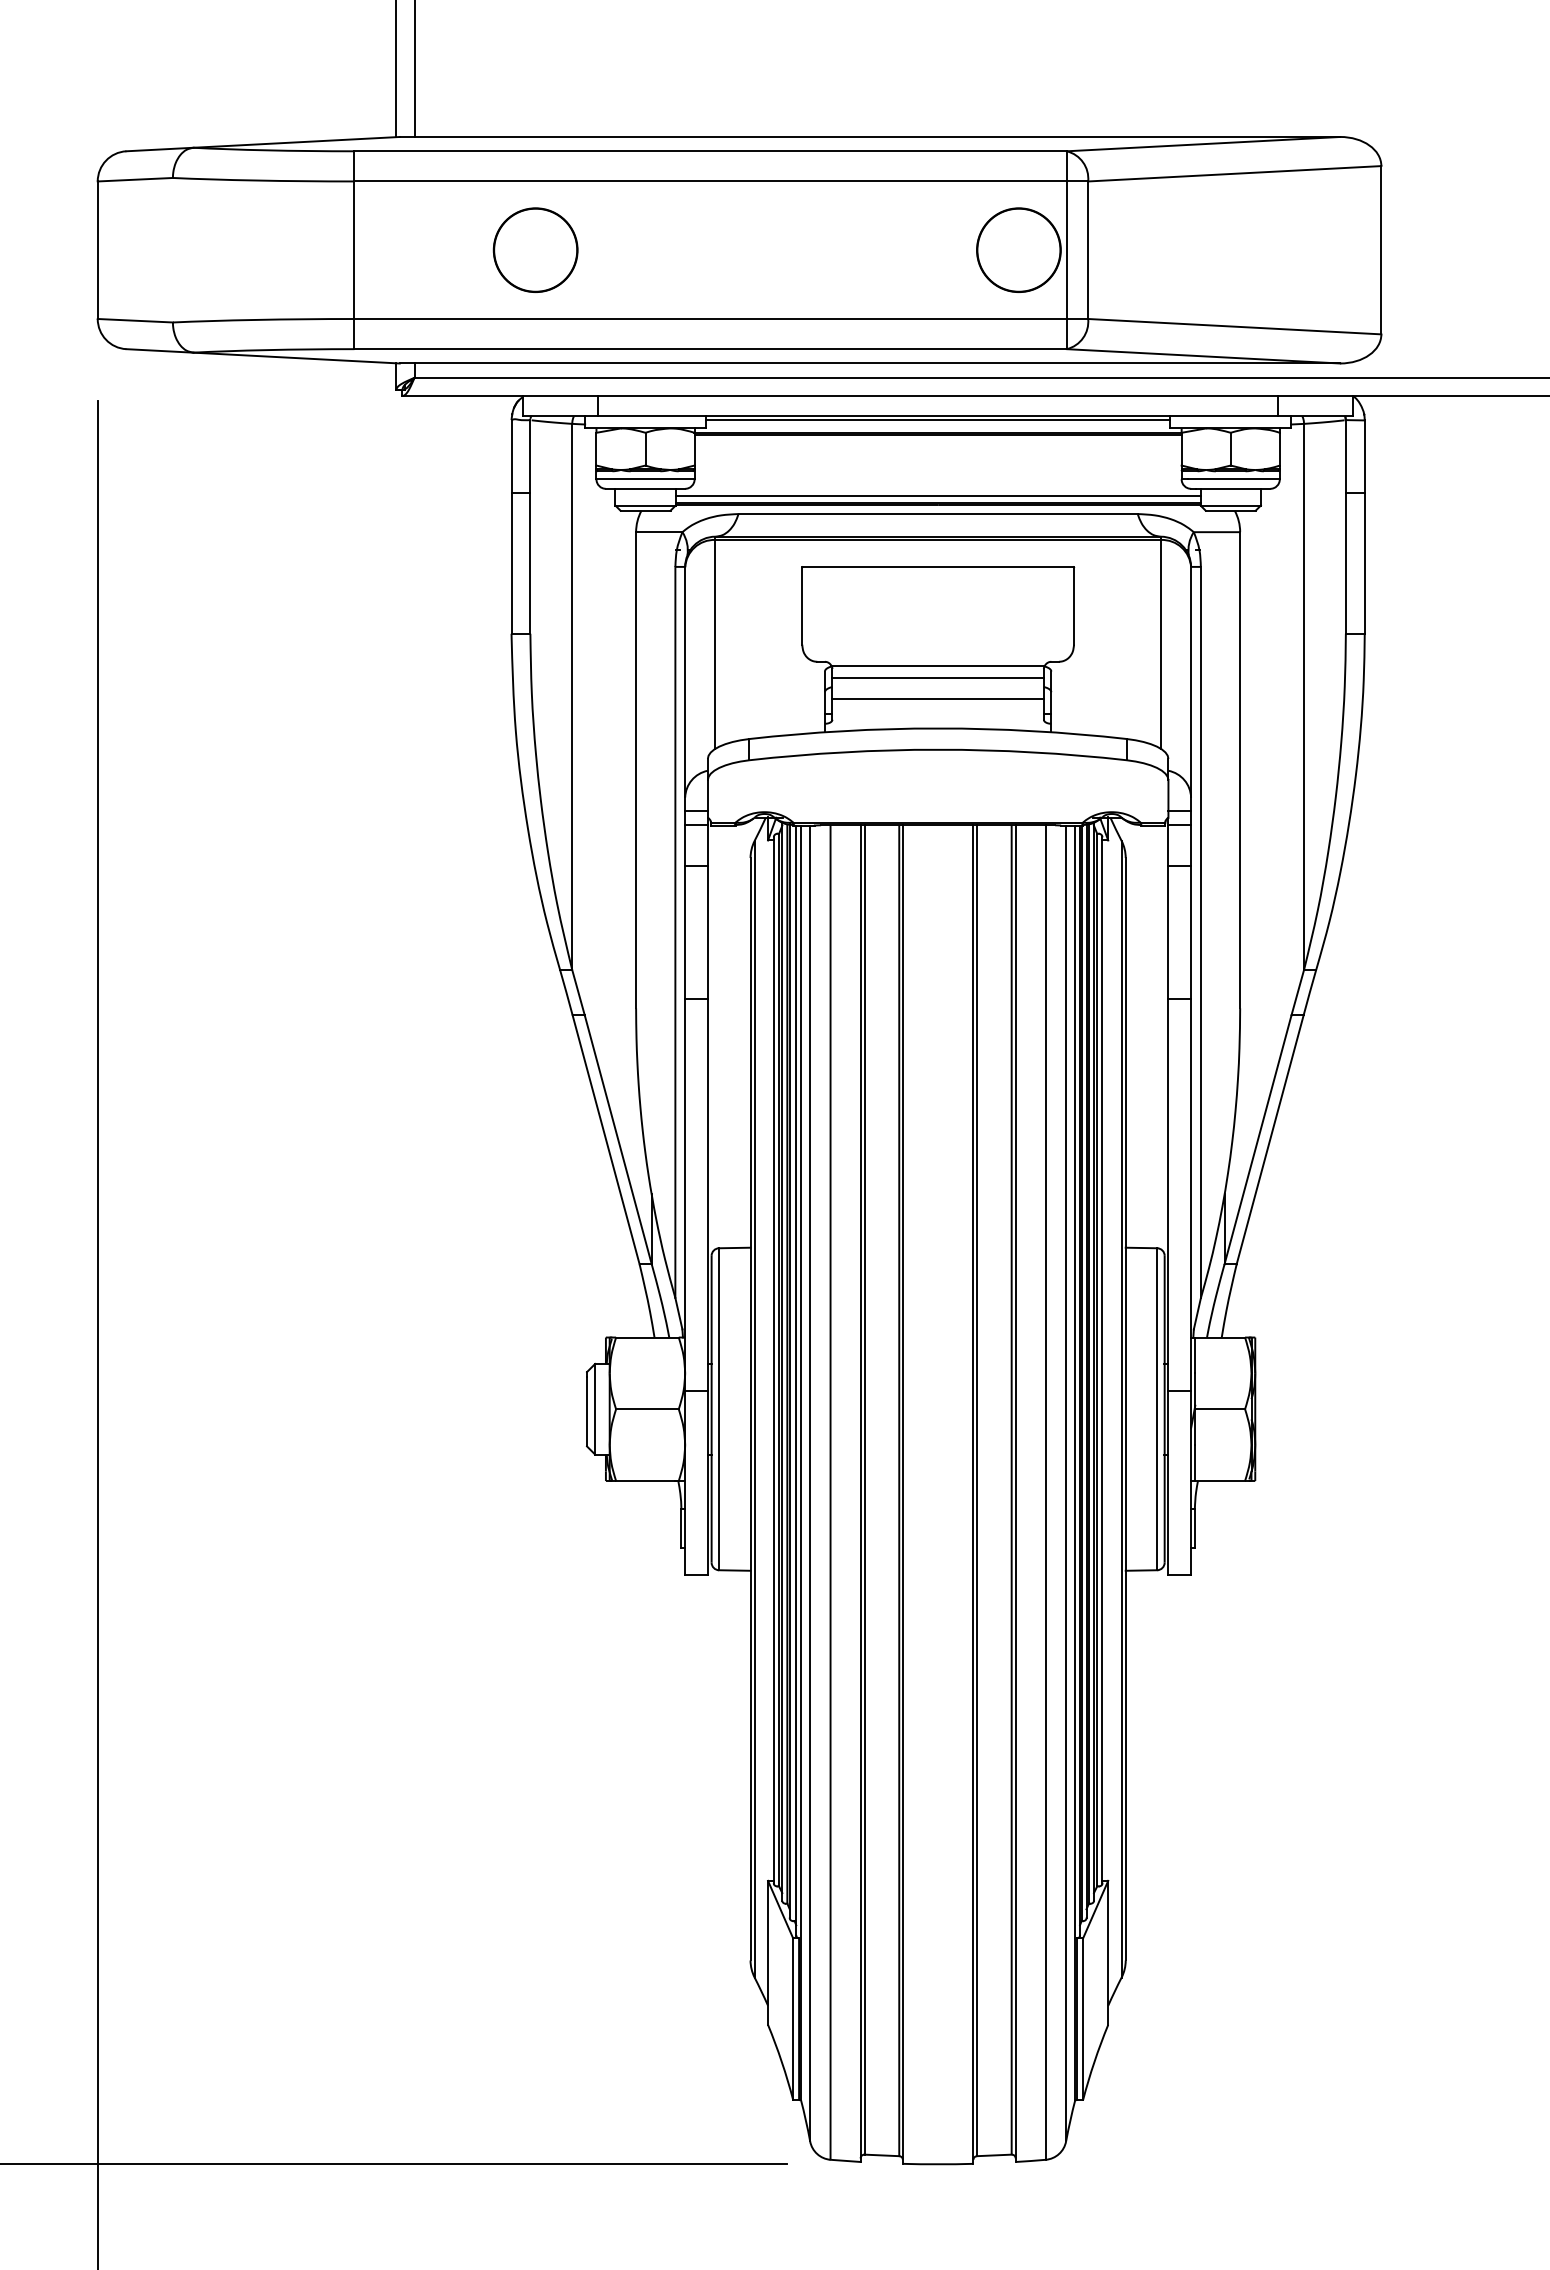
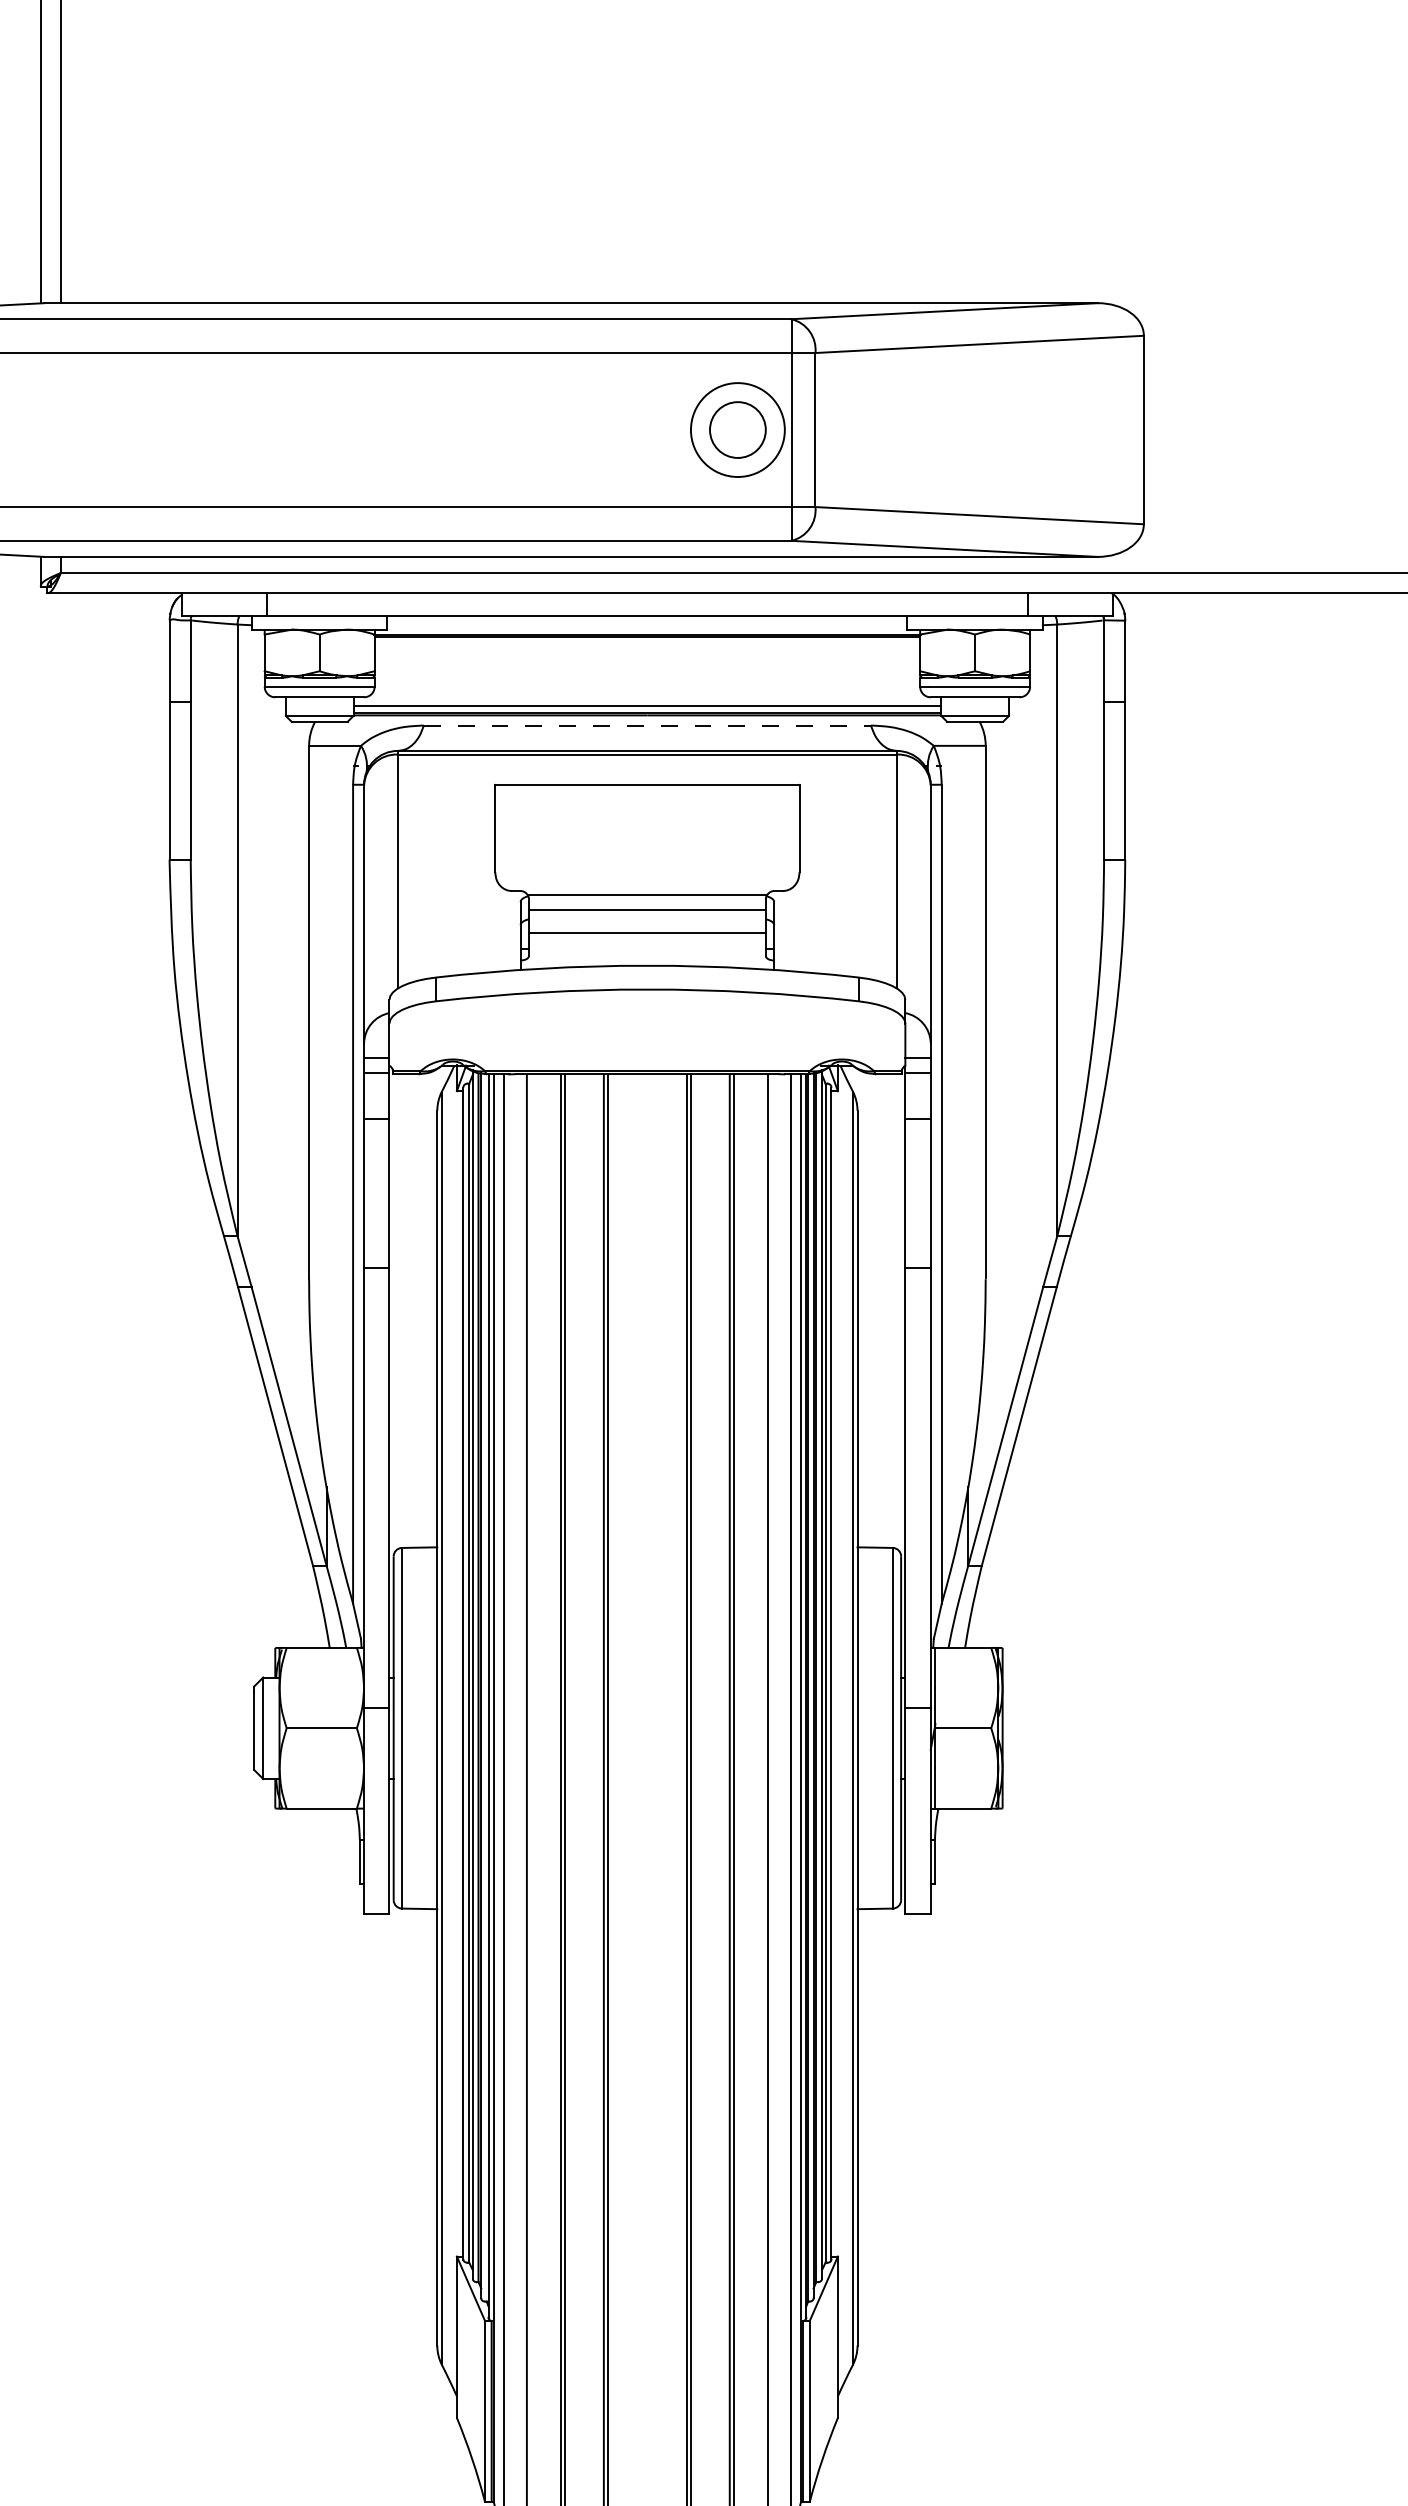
part: (535, 249) -> (196, 429), removed
circle: (1018, 249) -> (737, 429), size x0.6
line: (937, 420) -> (646, 620), removed
line: (938, 514) -> (647, 726), solid -> dashed

